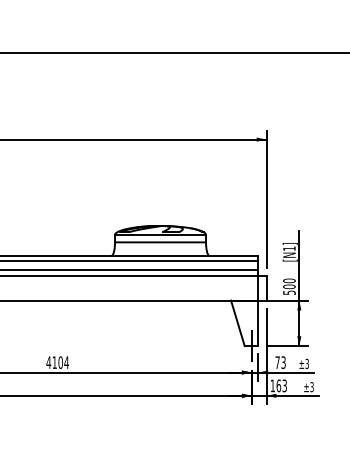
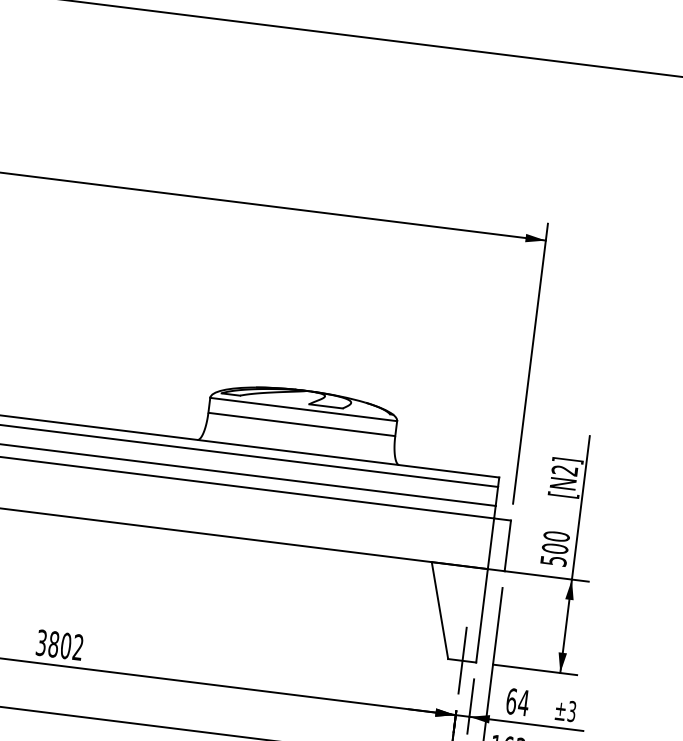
text: (289, 248) -> (565, 470), [N1] -> [N2]
text: (57, 362) -> (59, 644), 4104 -> 3802
text: (280, 362) -> (517, 701), 73 -> 64

